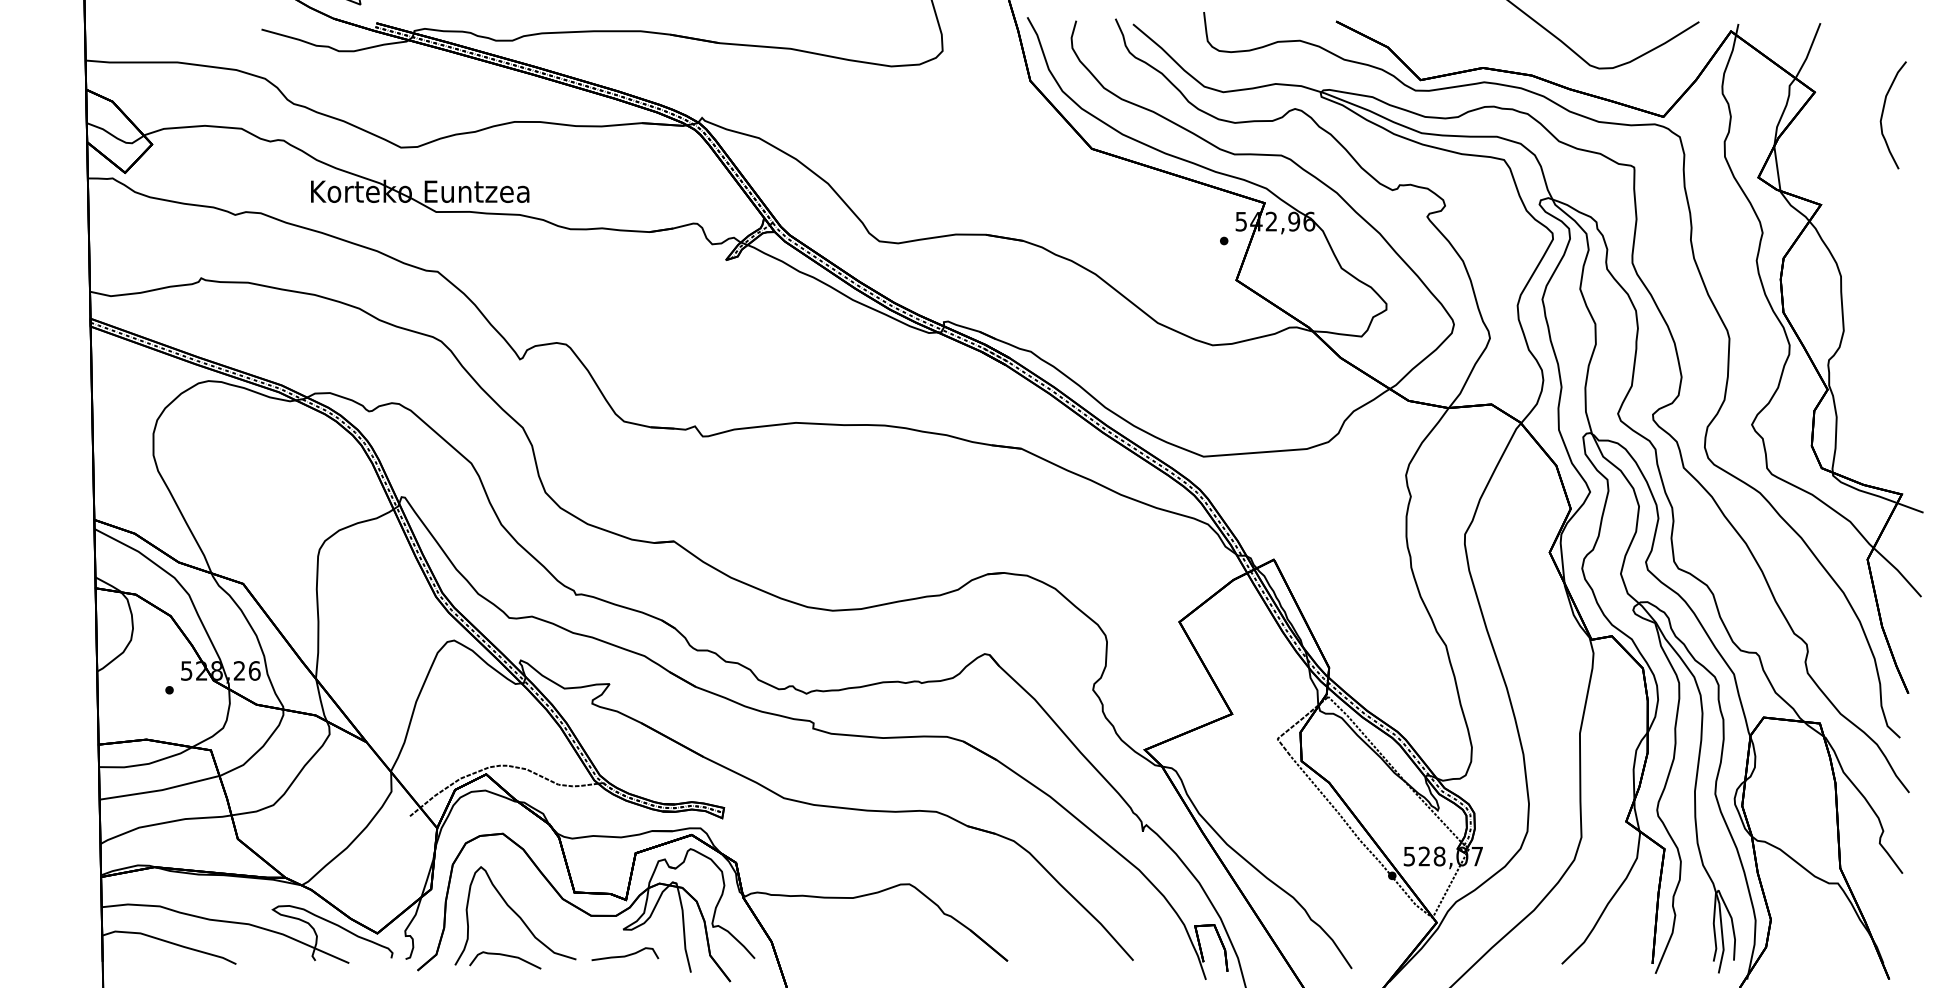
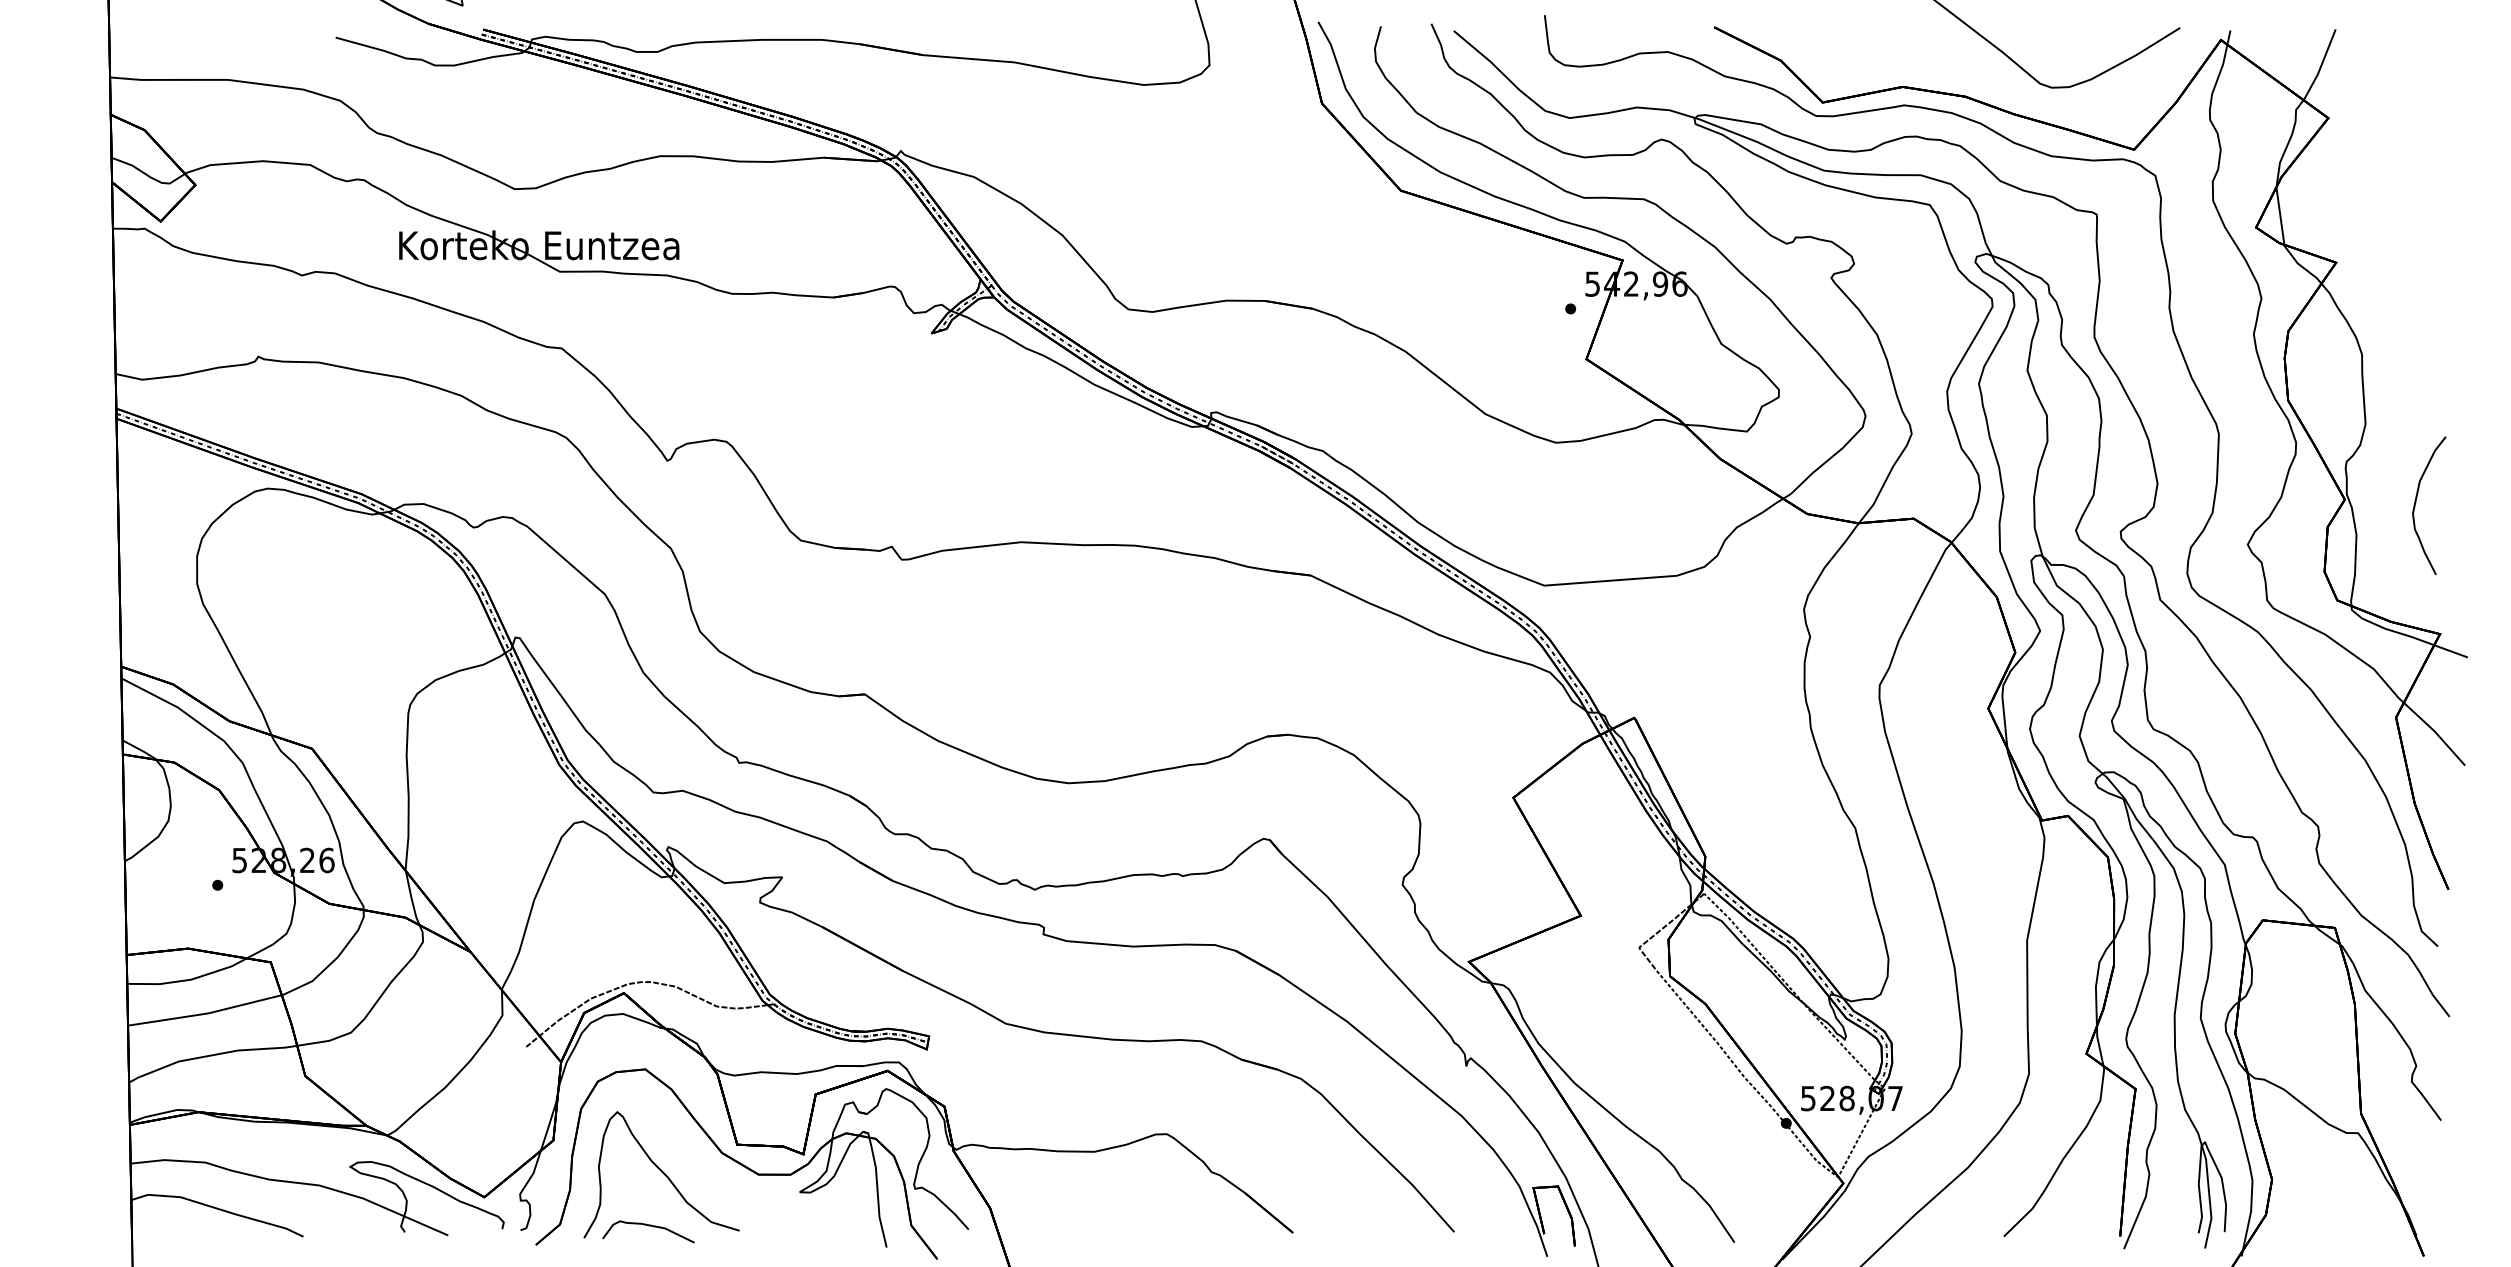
curve: (1883, 112) -> (2416, 502), moved
curve: (625, 955) -> (802, 1225), removed

